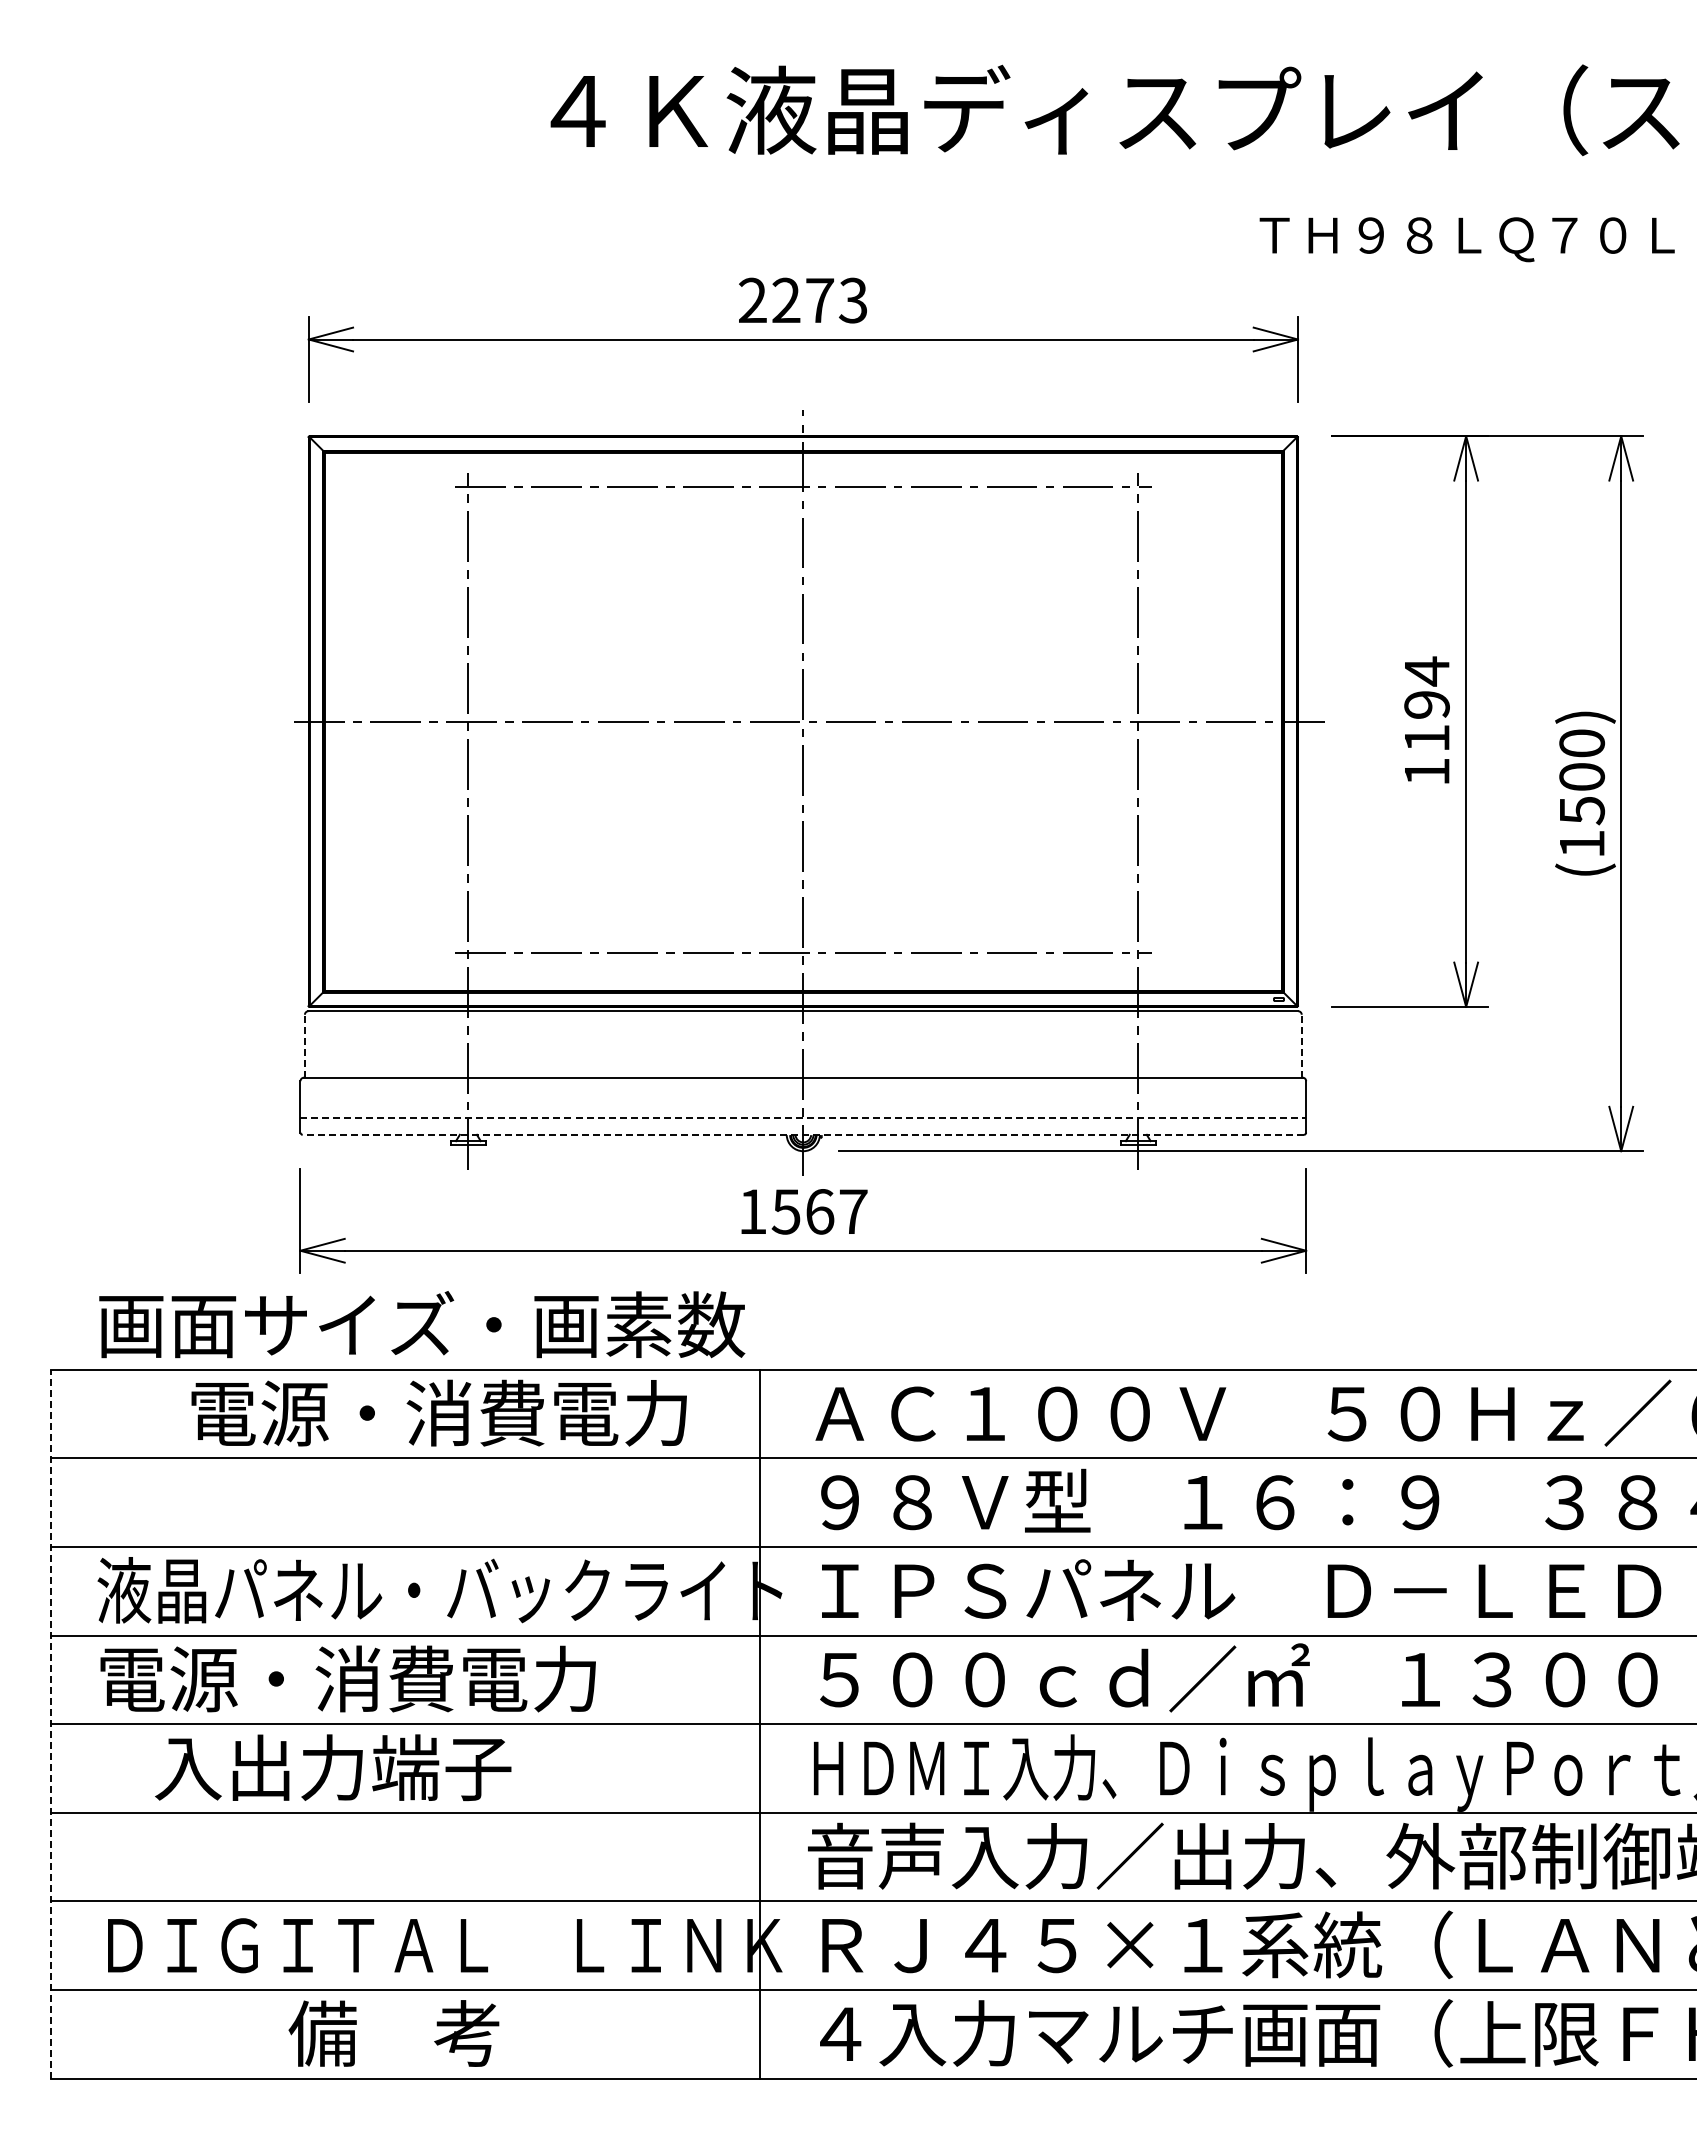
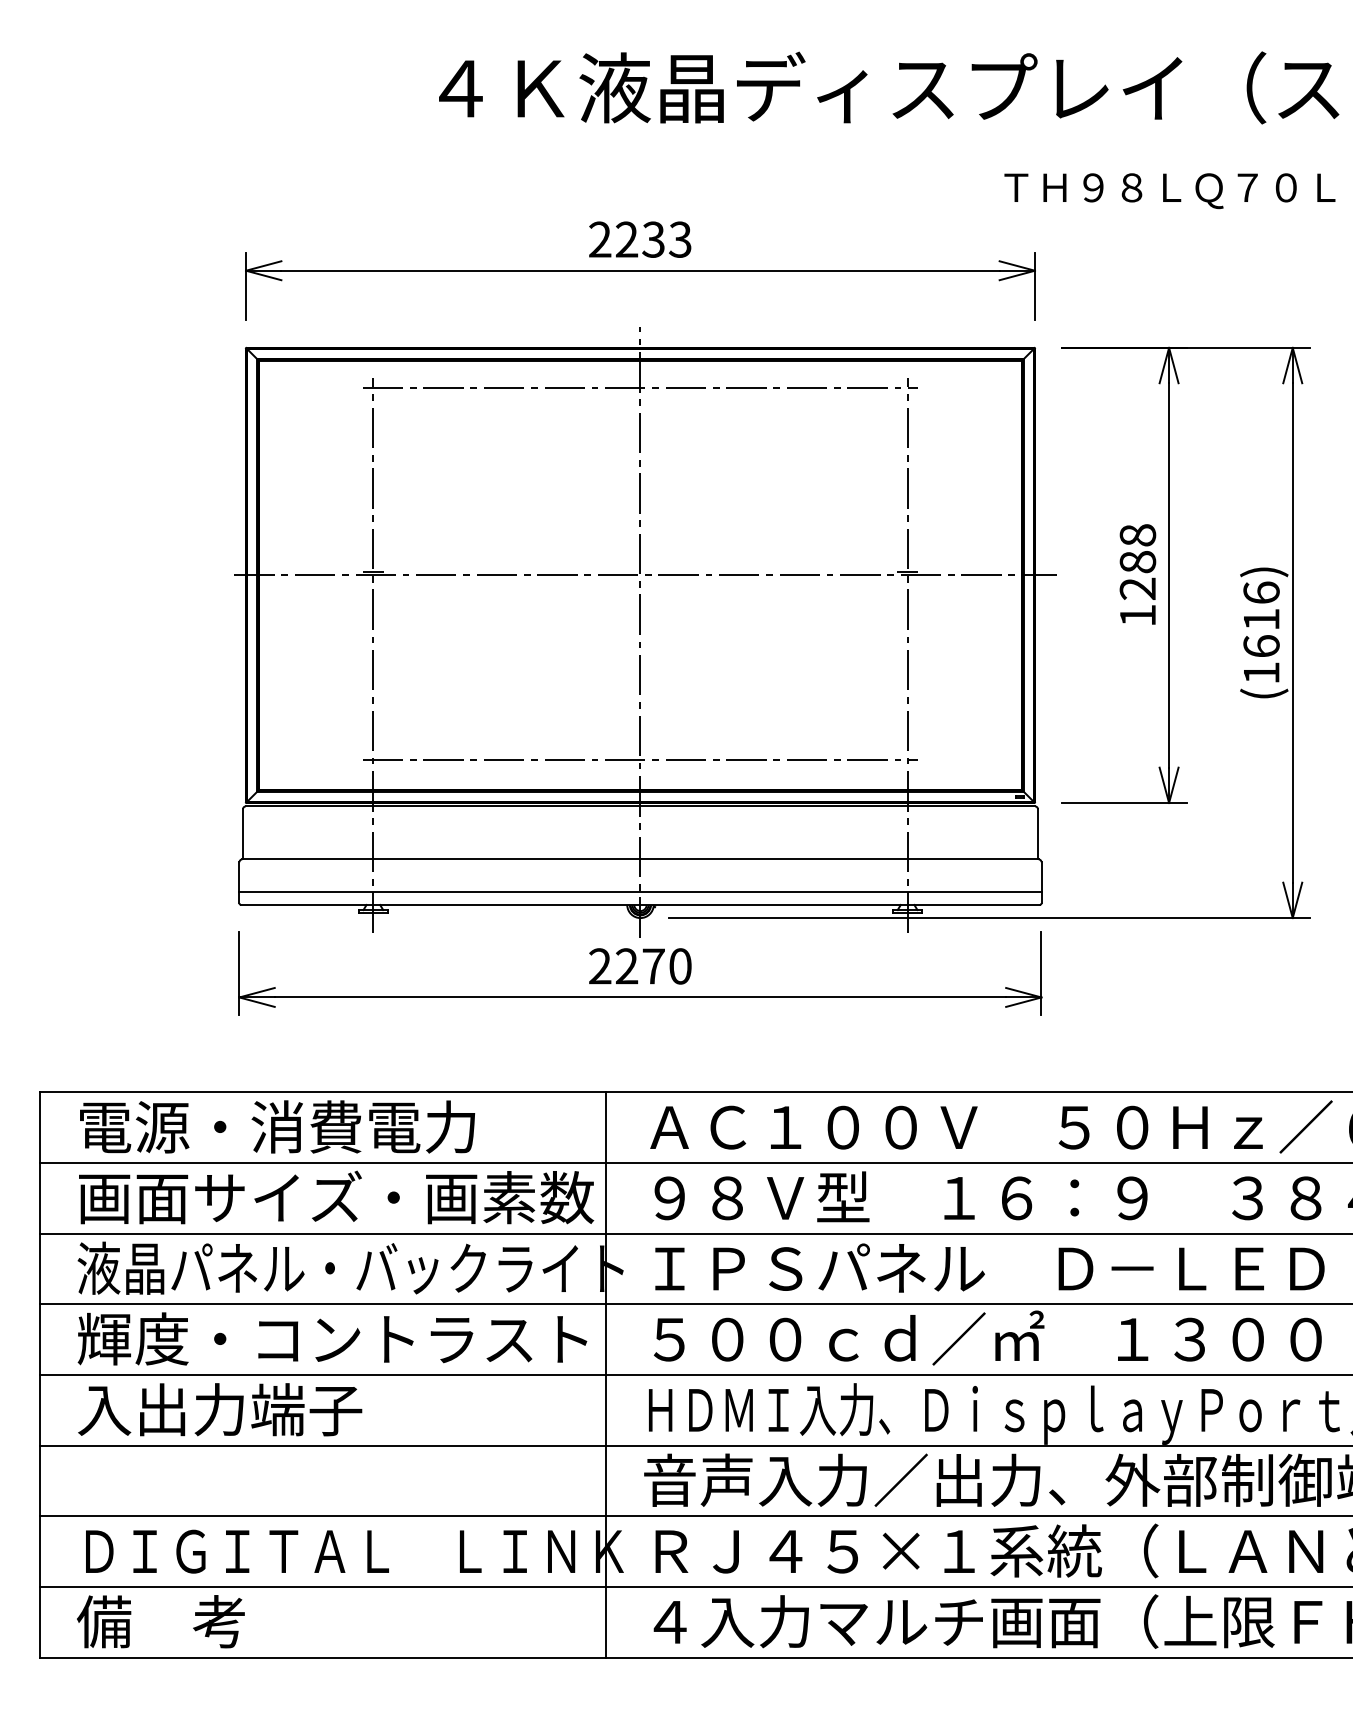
text: (819, 300) -> (653, 239), 2273 -> 2233
text: (1426, 704) -> (1137, 561), 1194 -> 1288
line: (468, 717) -> (373, 572), added
line: (1137, 717) -> (906, 572), added
text: (1582, 777) -> (1261, 620), (1500) -> (1616)
line: (304, 1045) -> (242, 833), dashed -> solid
line: (1301, 1045) -> (1037, 833), dashed -> solid
line: (803, 1117) -> (640, 891), dashed -> solid
line: (803, 1134) -> (640, 904), dashed -> solid
text: (803, 1211) -> (640, 966), 1567 -> 2270
text: (422, 1324) -> (336, 1197), moved
text: (438, 1412) -> (276, 1126), moved
text: (416, 1678) -> (331, 1338), 電源・消費電力 -> 輝度・コントラスト
line: (50, 1723) -> (40, 1374), dashed -> solid
text: (333, 1767) -> (220, 1409), moved
text: (393, 2033) -> (160, 1621), moved

